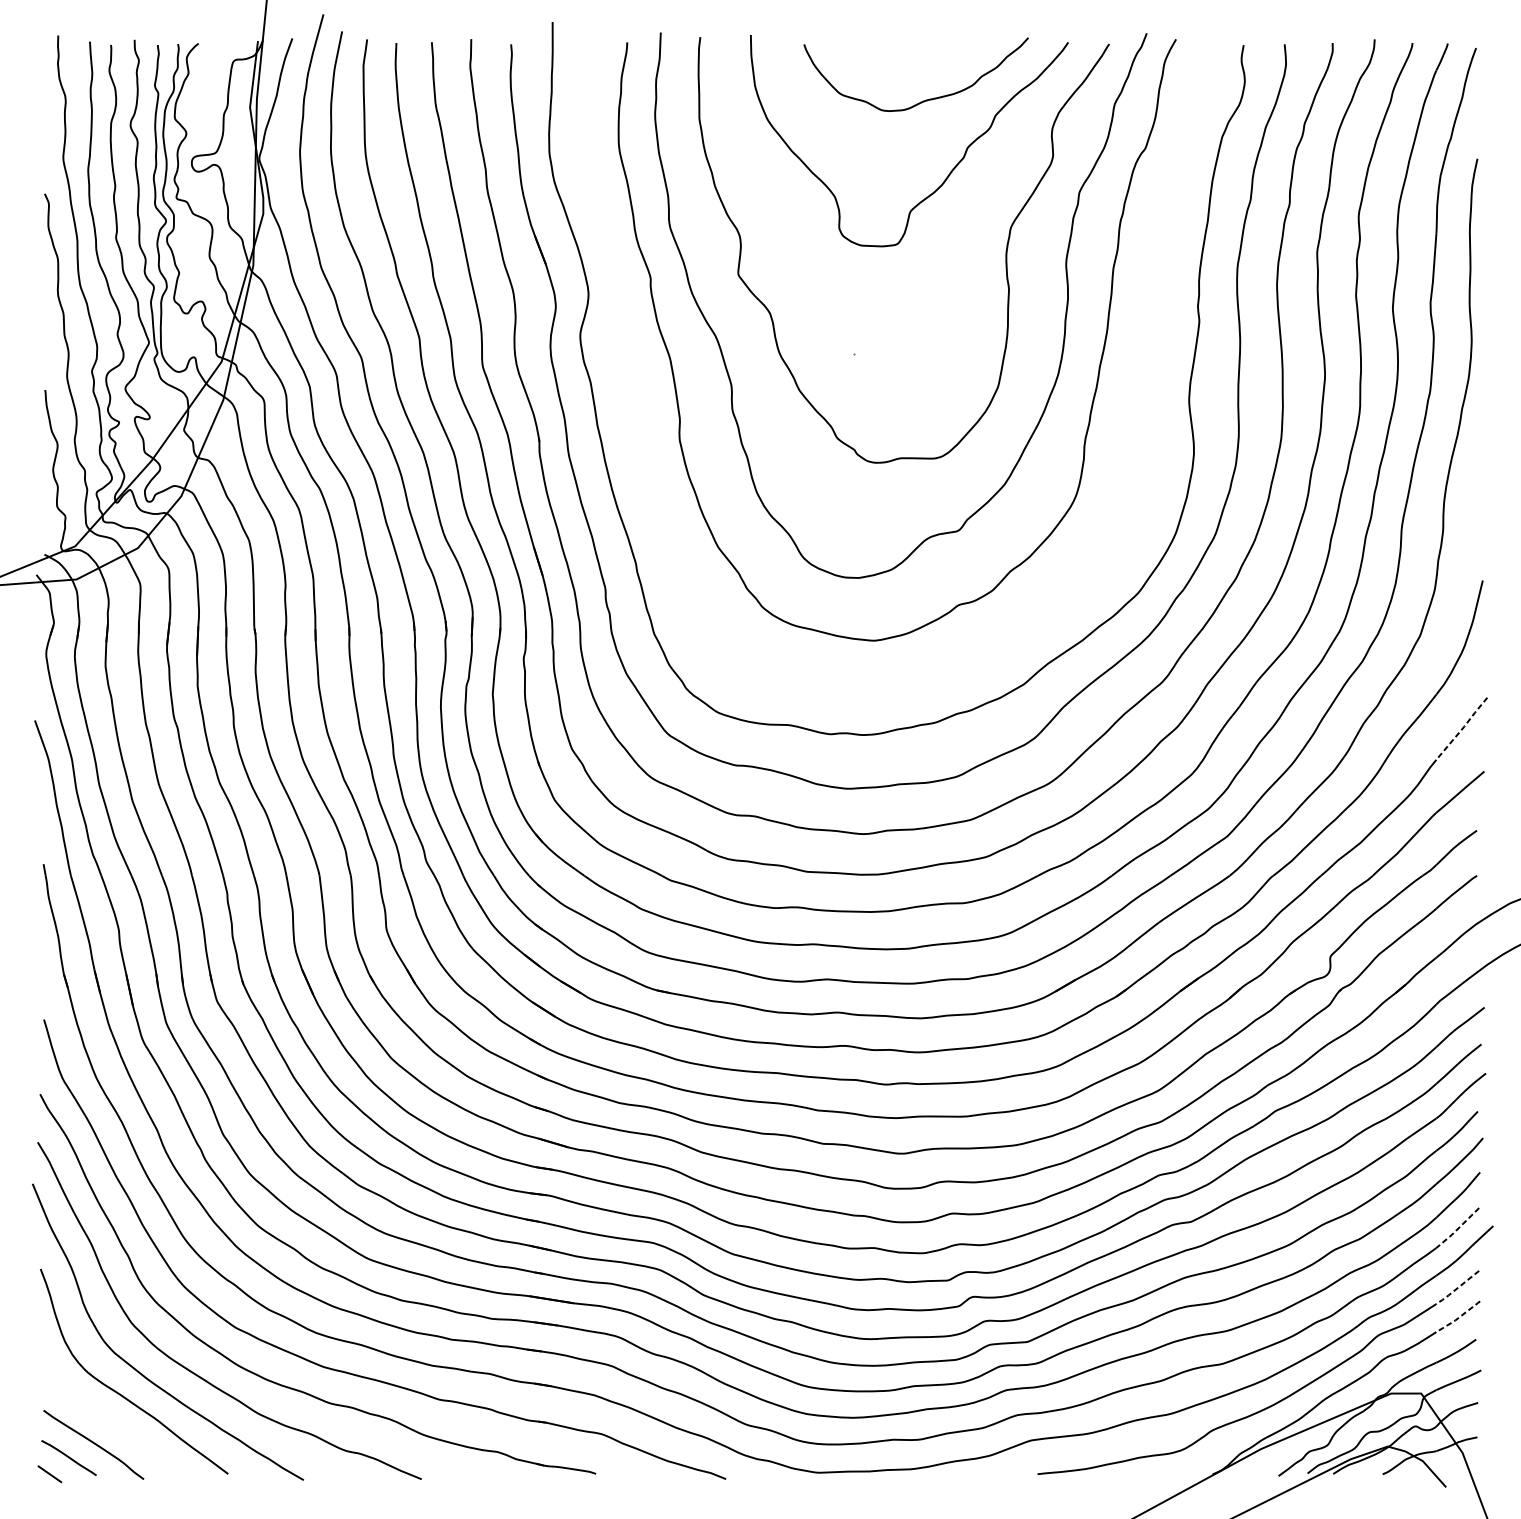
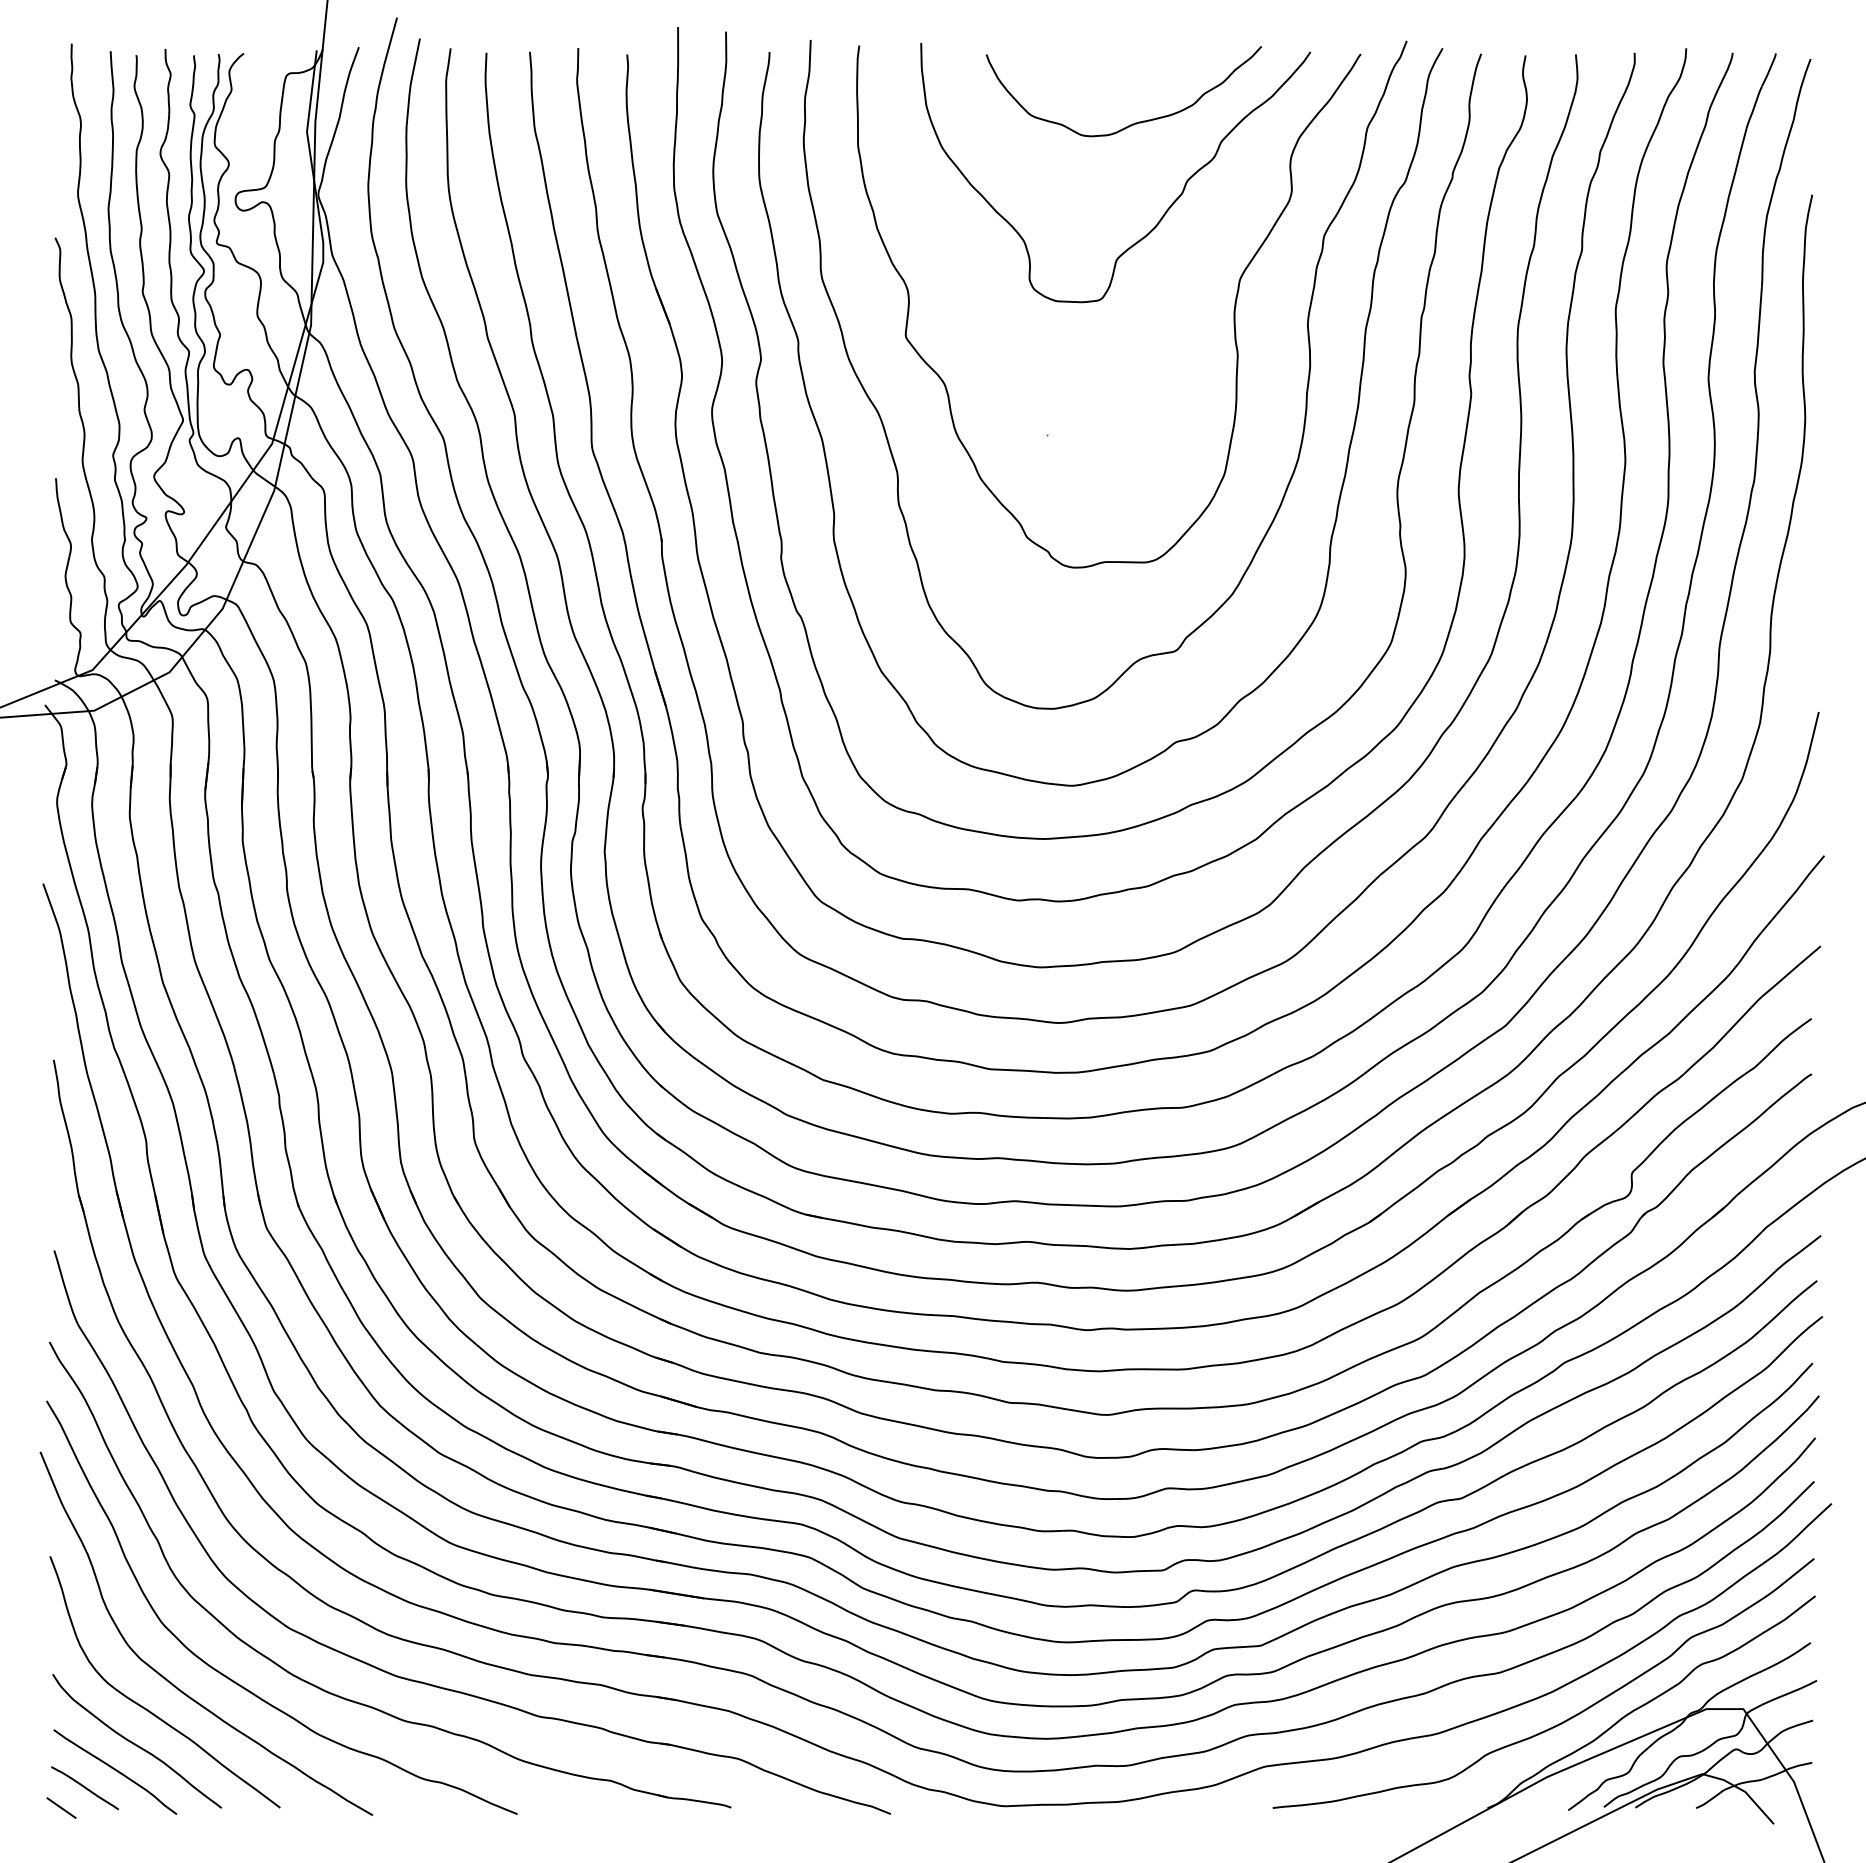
curve: (1139, 390) -> (1397, 478), added
line: (1462, 728) -> (1794, 893), dashed -> solid
line: (1457, 1229) -> (1787, 1508), dashed -> solid
line: (1457, 1288) -> (1787, 1580), dashed -> solid
line: (1458, 1318) -> (1788, 1616), dashed -> solid
curve: (110, 1421) -> (135, 1743), added

